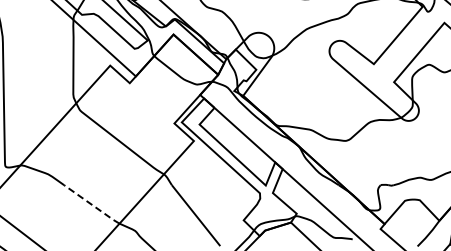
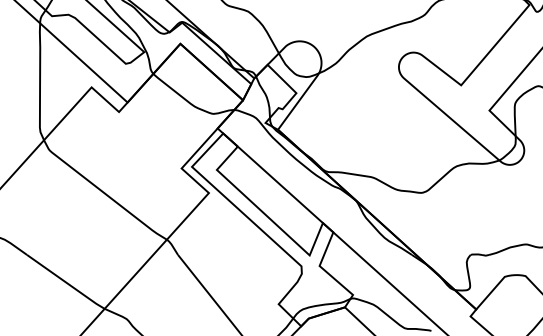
line: (91, 204) -> (65, 282), dashed -> solid

